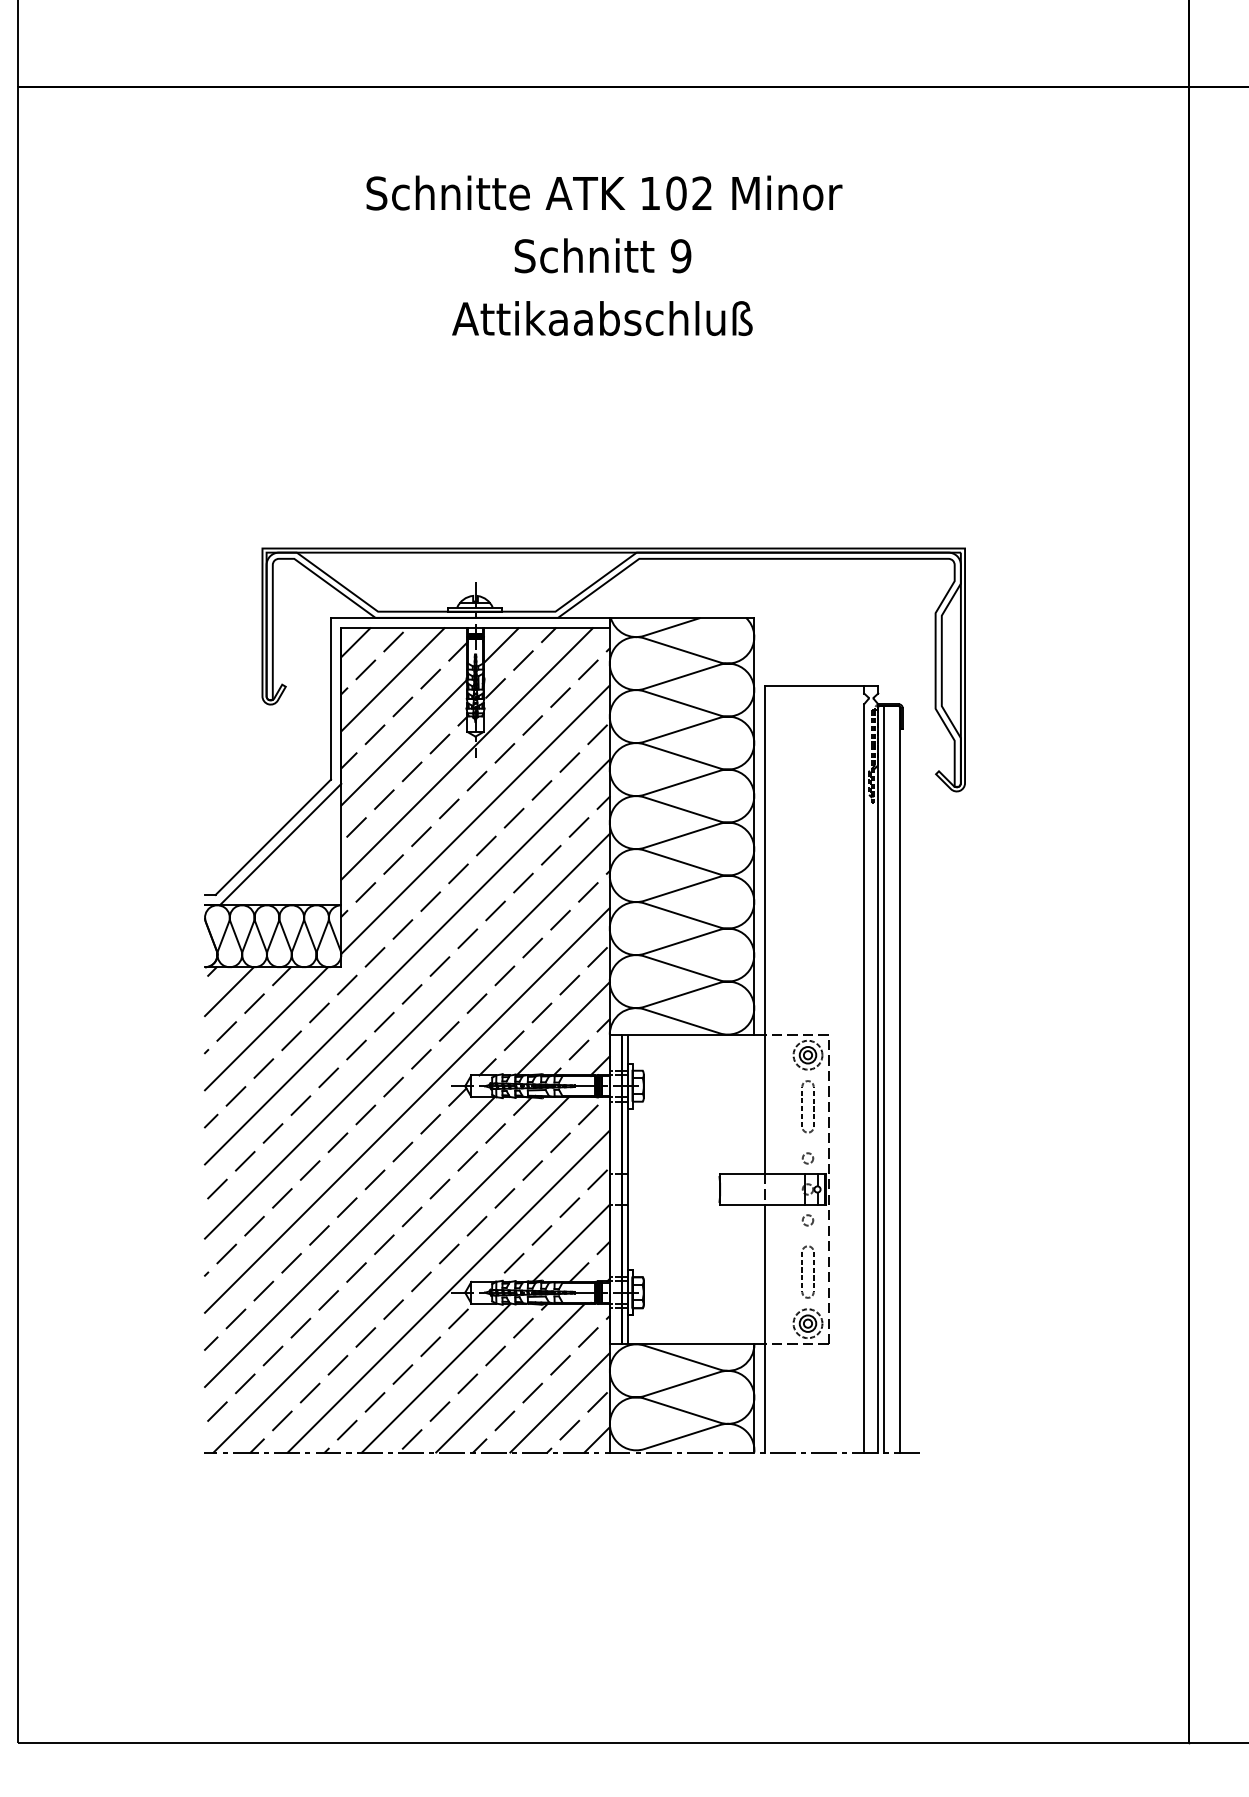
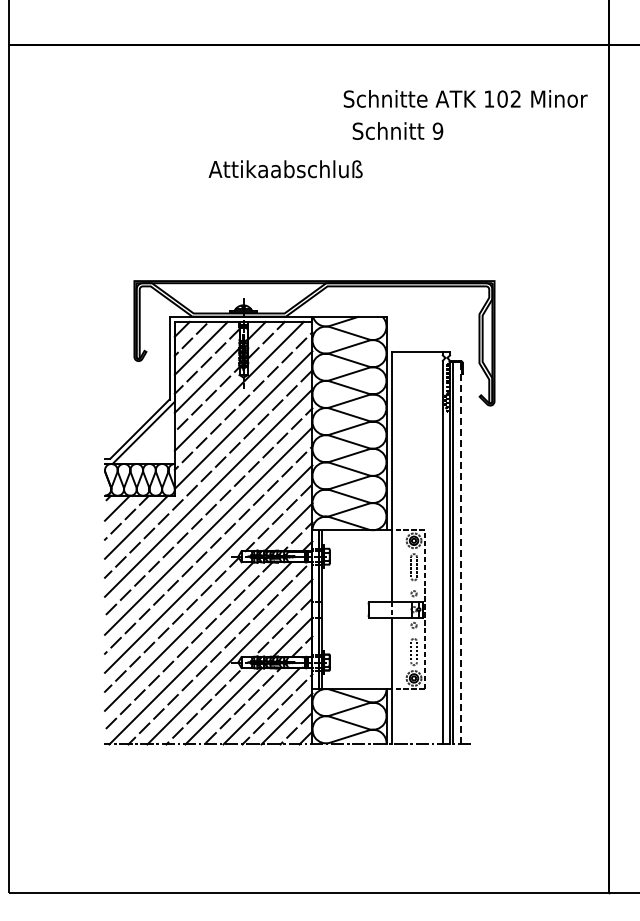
text: (604, 192) -> (465, 98), moved
text: (602, 254) -> (397, 130), moved
text: (602, 319) -> (285, 169), moved
line: (900, 1079) -> (461, 553), solid -> dashed

